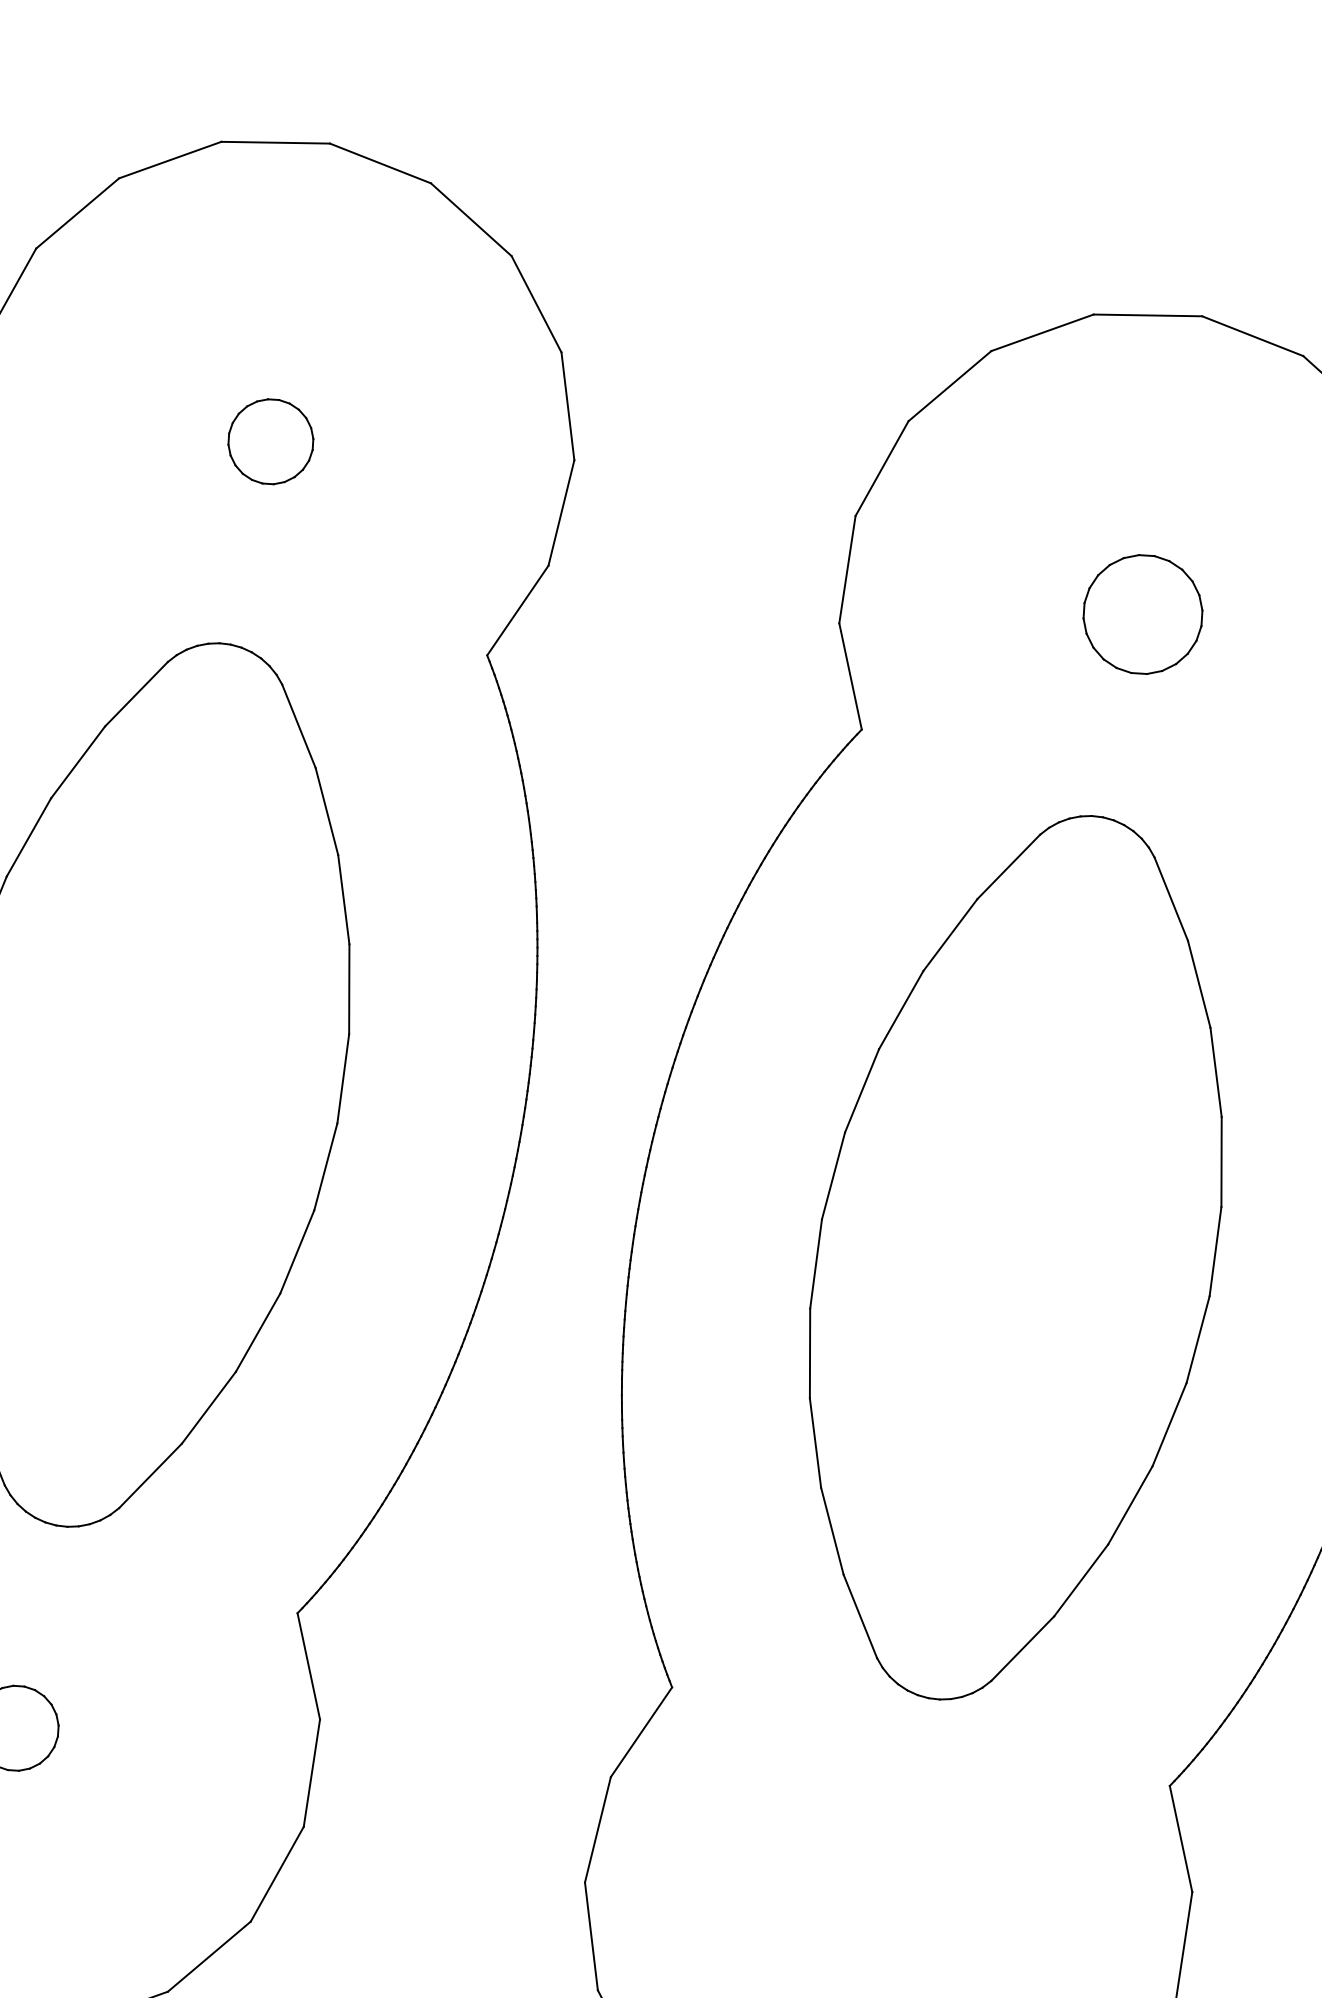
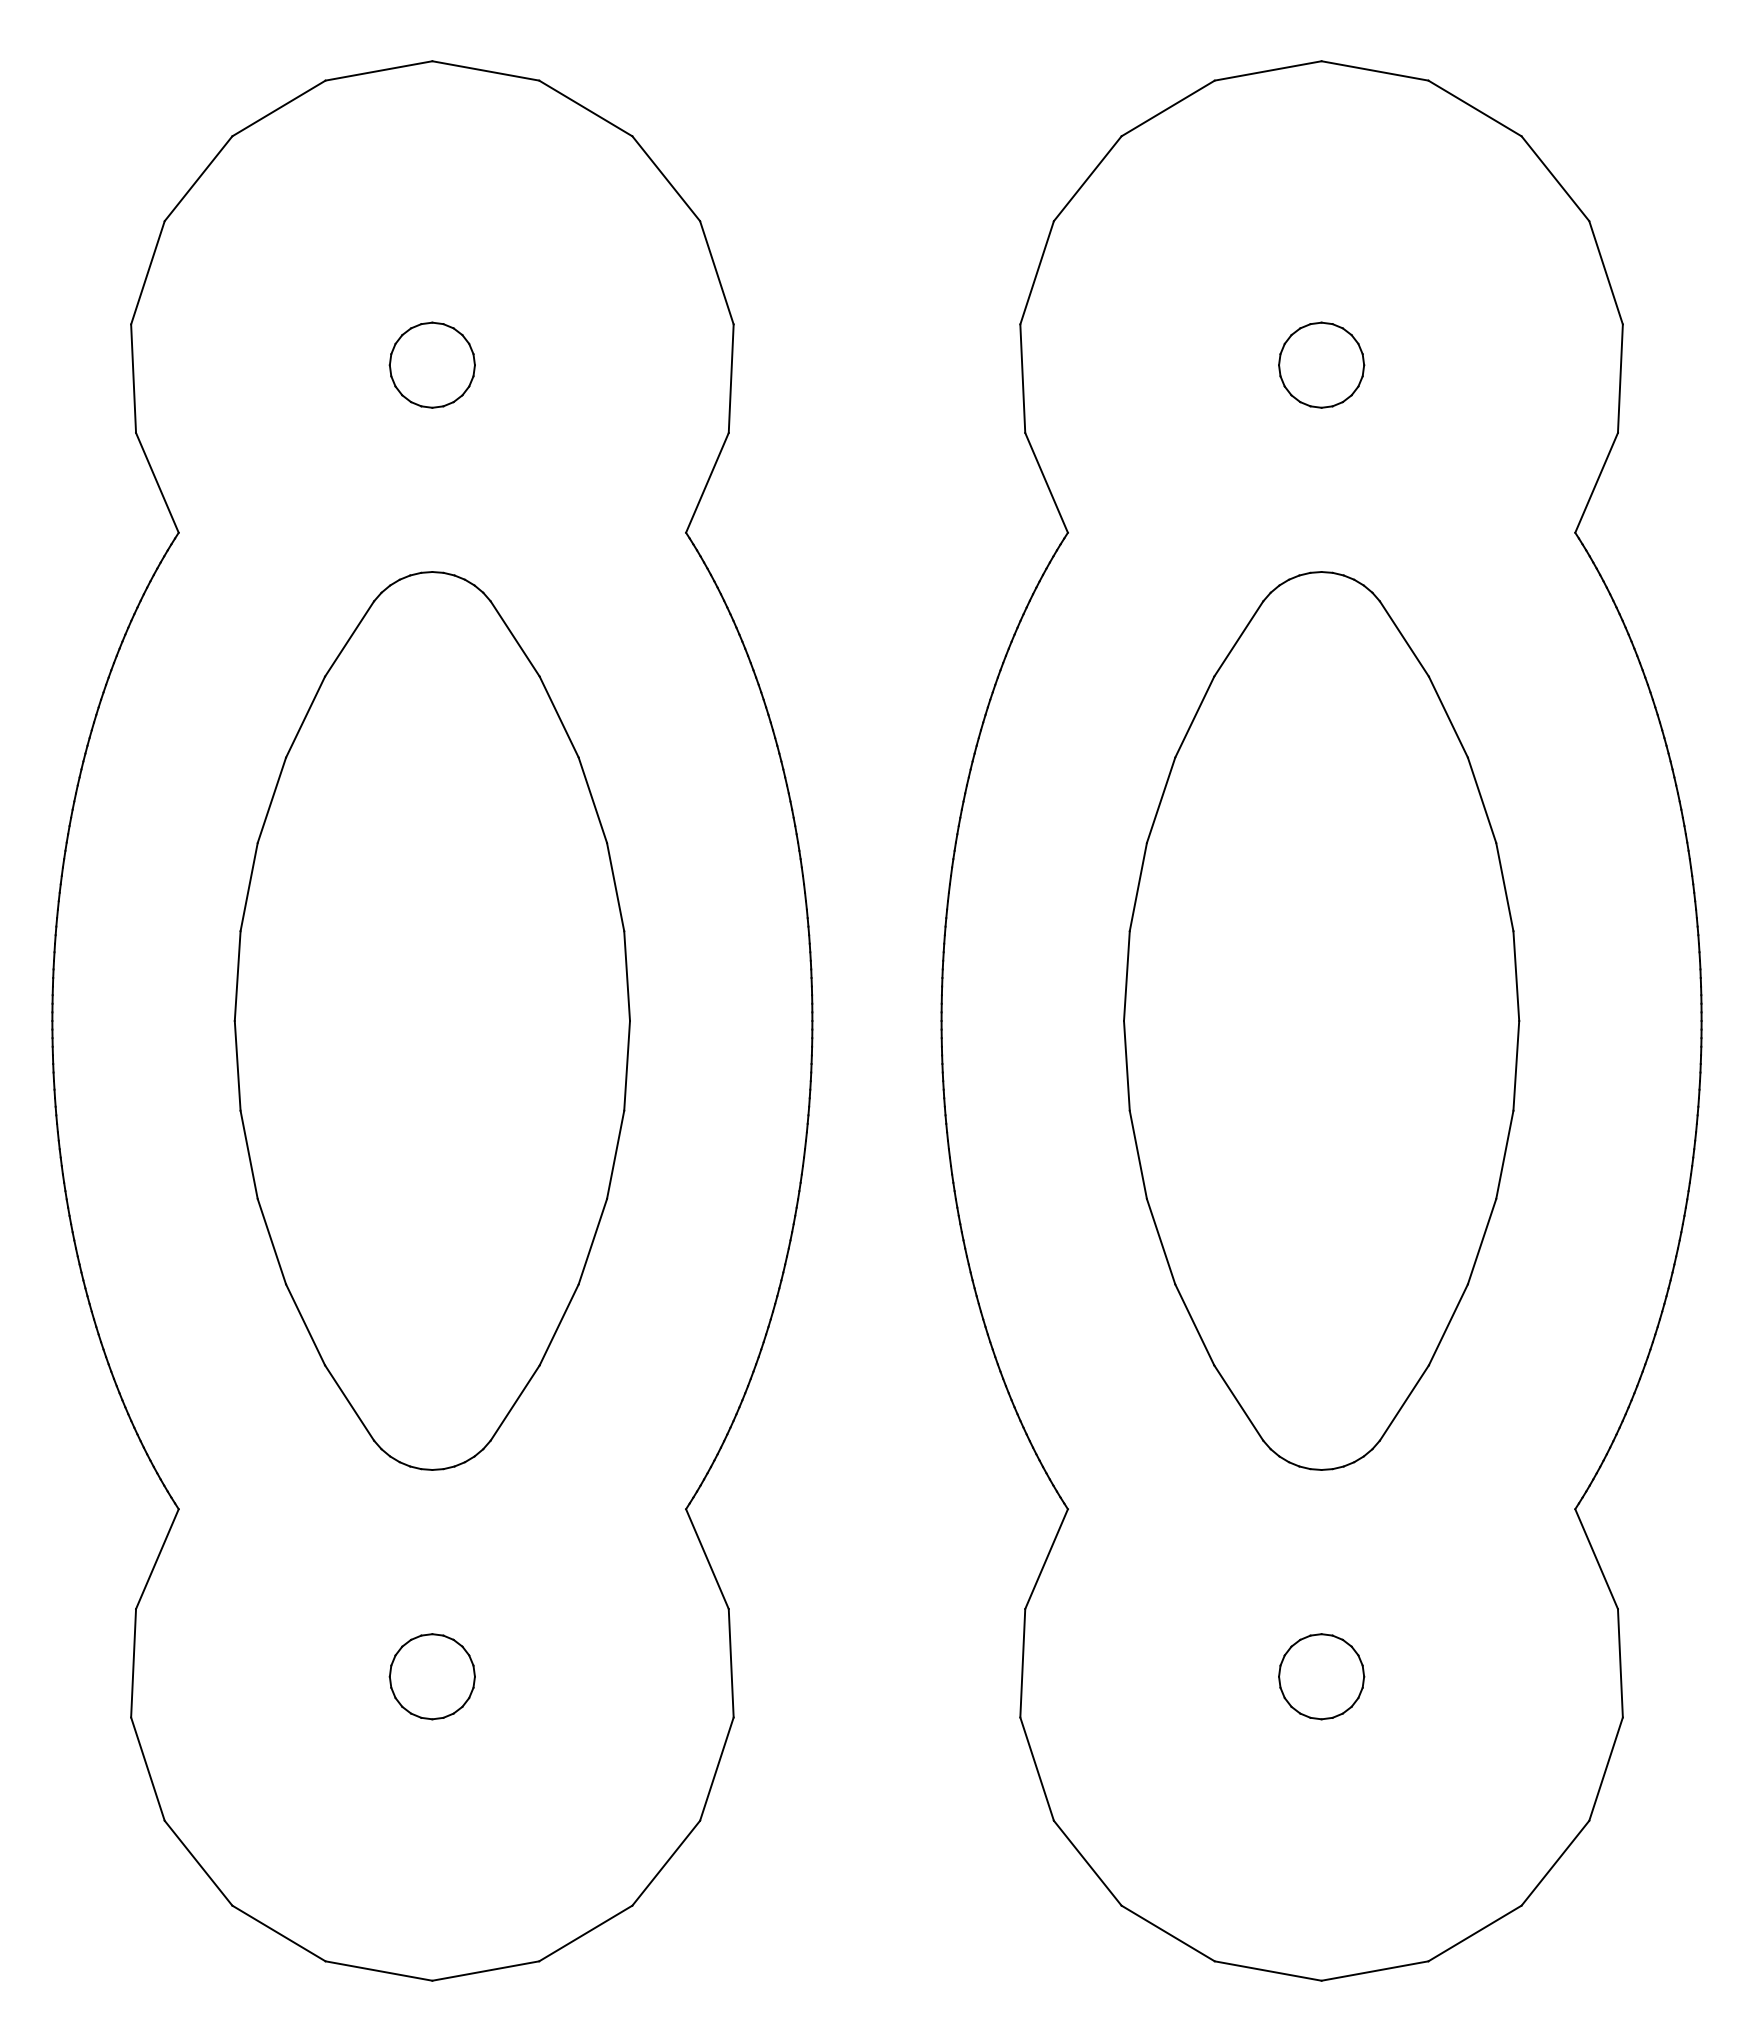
part: (1143, 613) -> (1321, 364), size x0.71
part: (888, 1900) -> (1321, 1676), added

